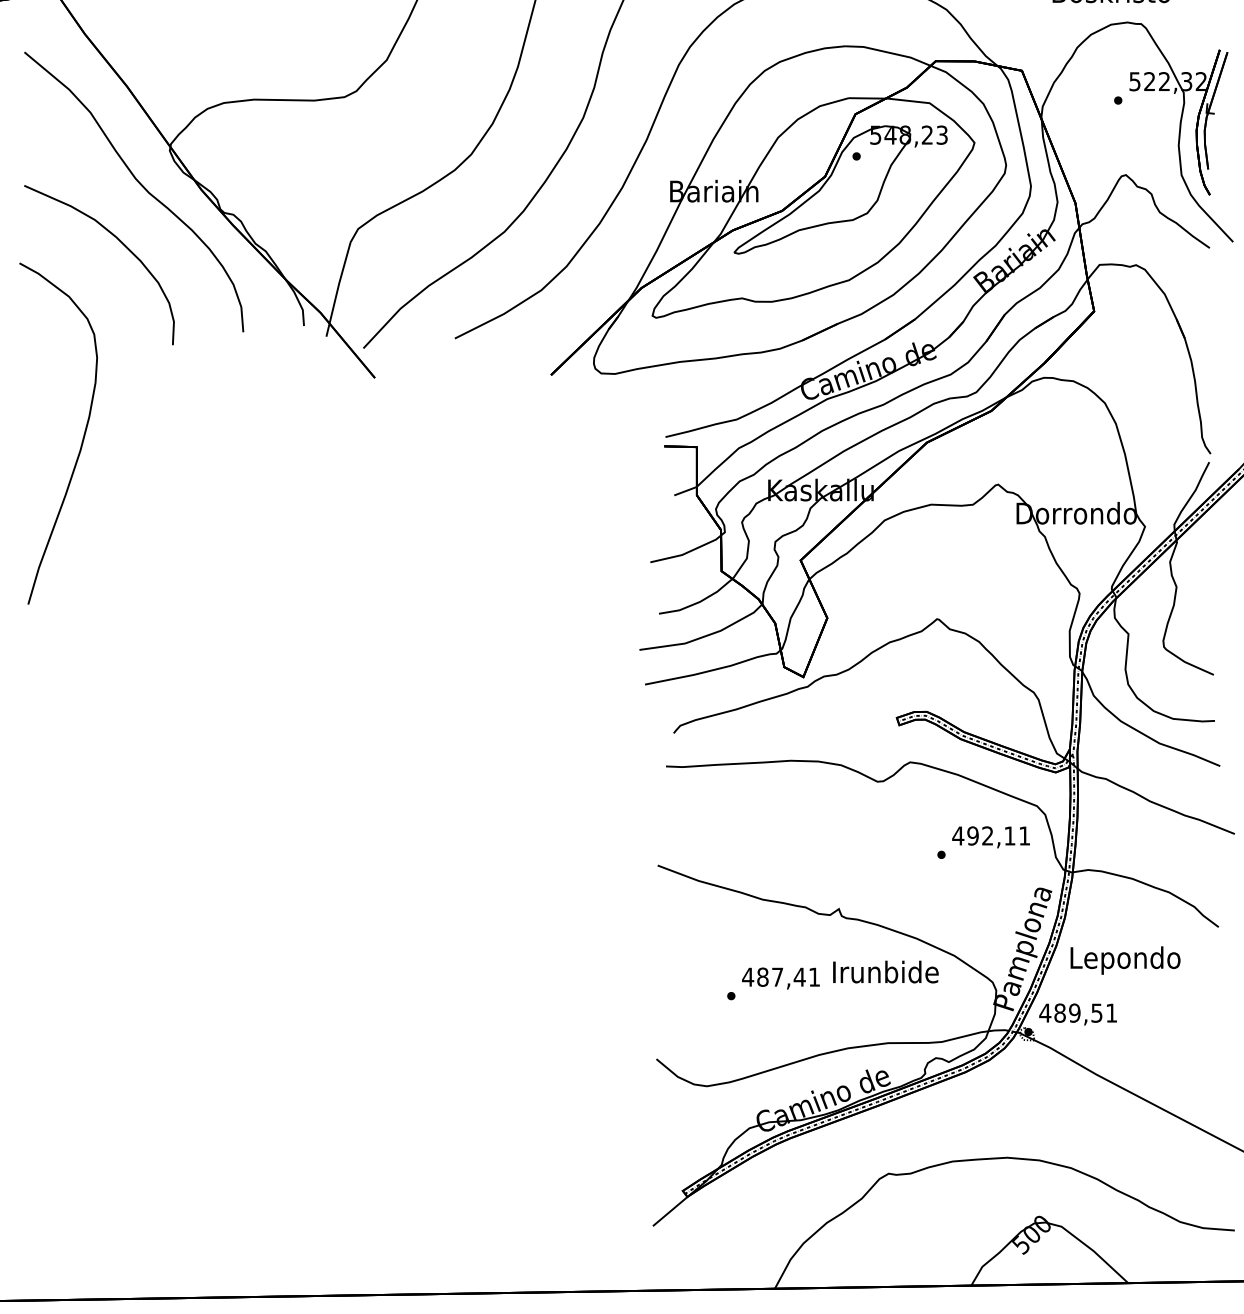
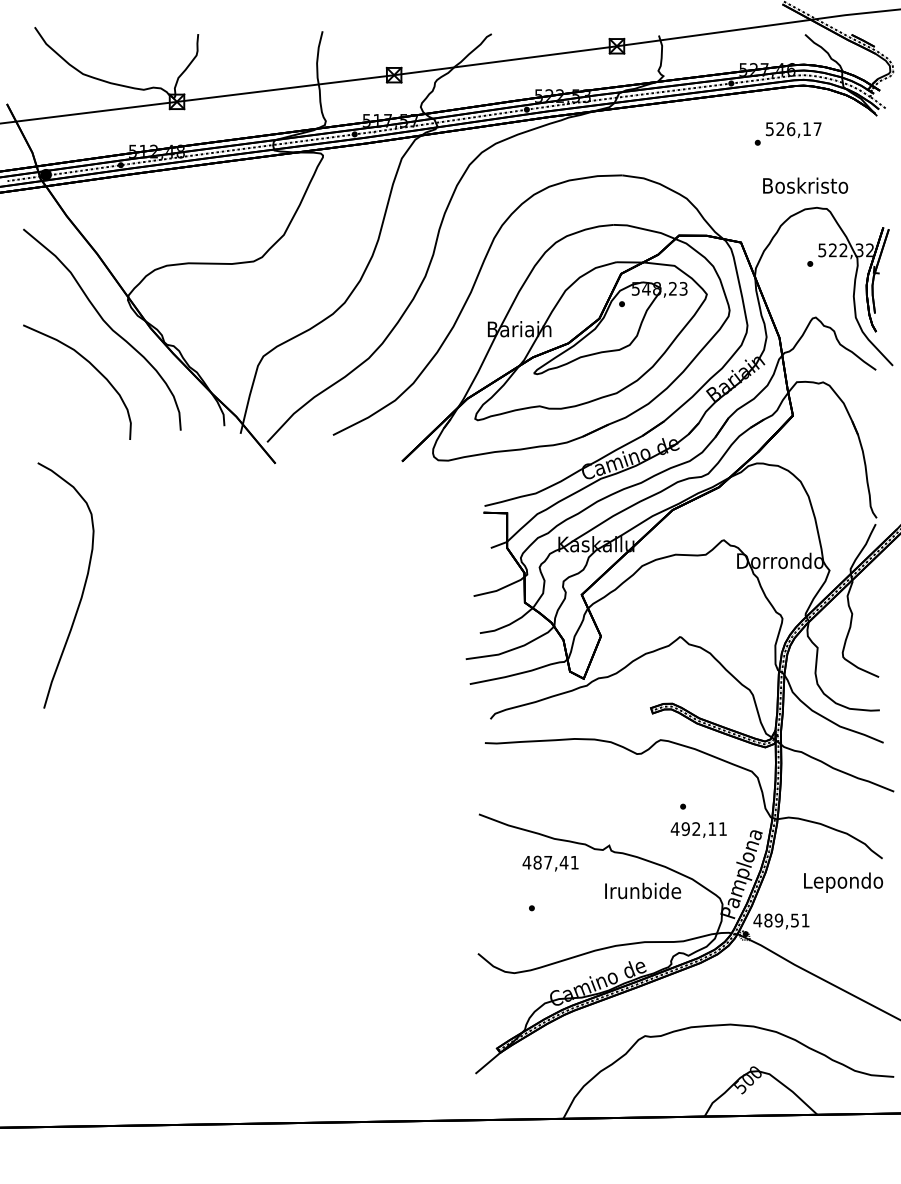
curve: (81, 439) -> (82, 589), moved
text: (990, 836) -> (698, 829), moved
text: (1125, 960) -> (843, 882), moved
text: (780, 978) -> (550, 863), moved

